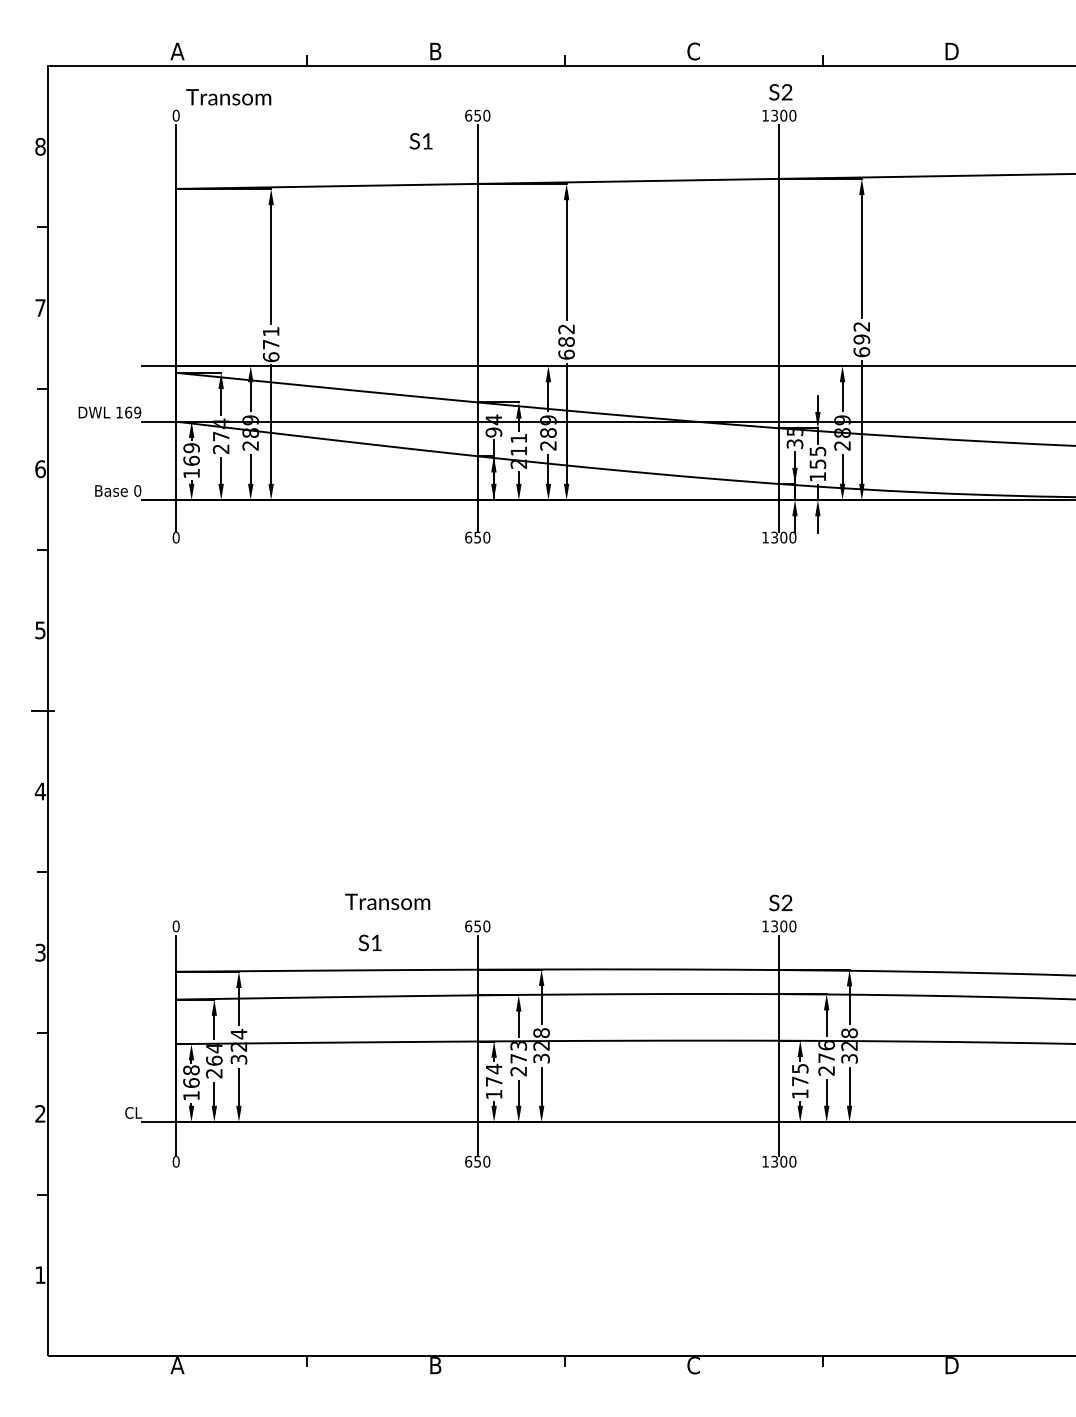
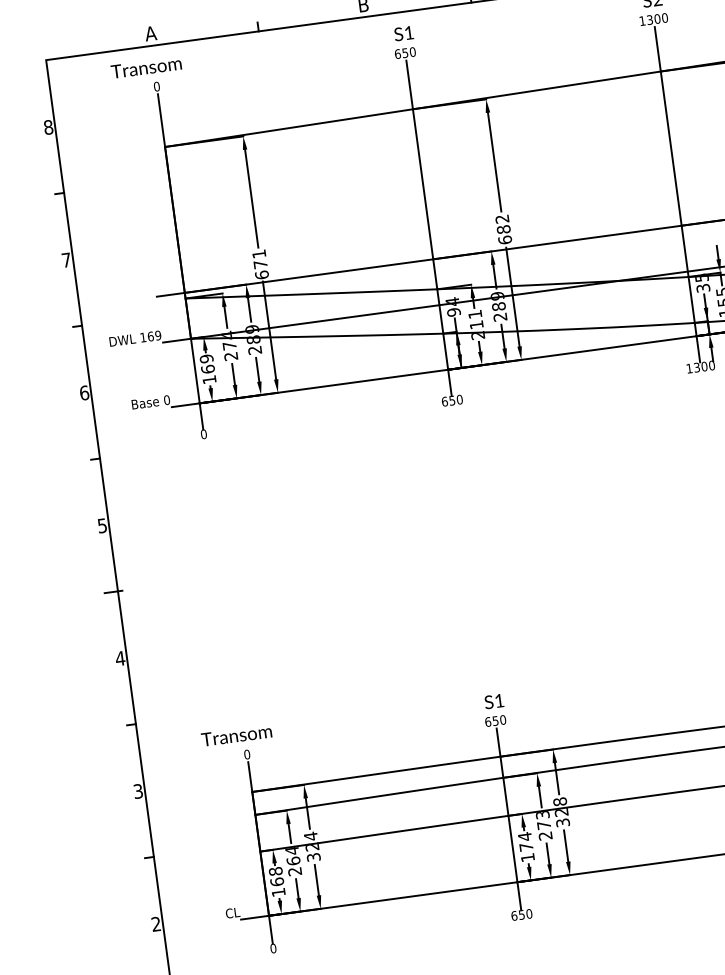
text: (228, 97) -> (146, 67), moved
text: (420, 141) -> (403, 33), moved
text: (387, 901) -> (236, 735), moved
text: (369, 942) -> (493, 701), moved

